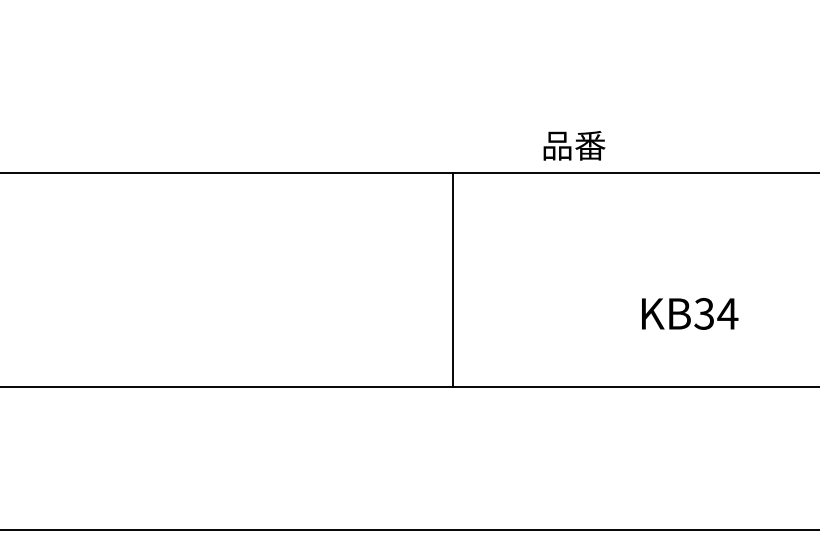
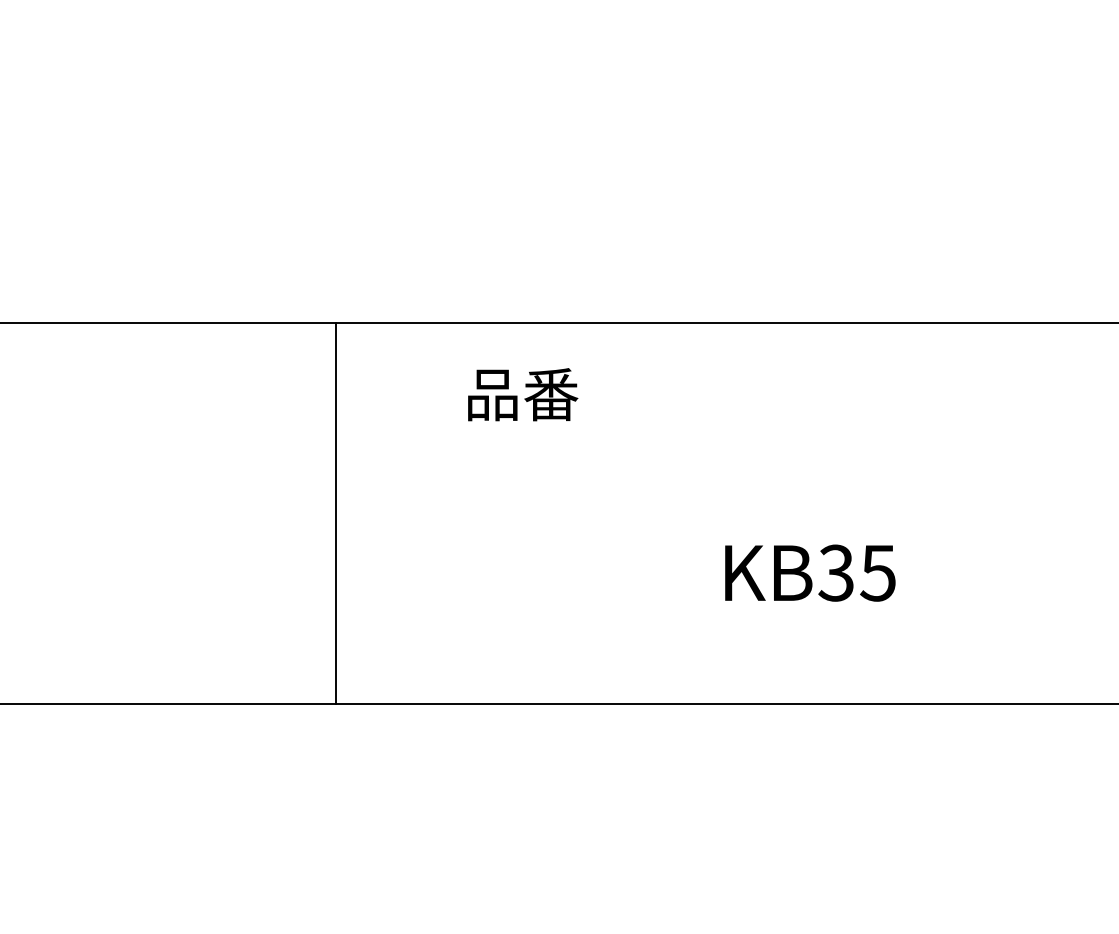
text: (574, 145) -> (523, 394), moved
line: (452, 280) -> (335, 513), moved
text: (727, 313) -> (877, 572), KB34 -> KB35

